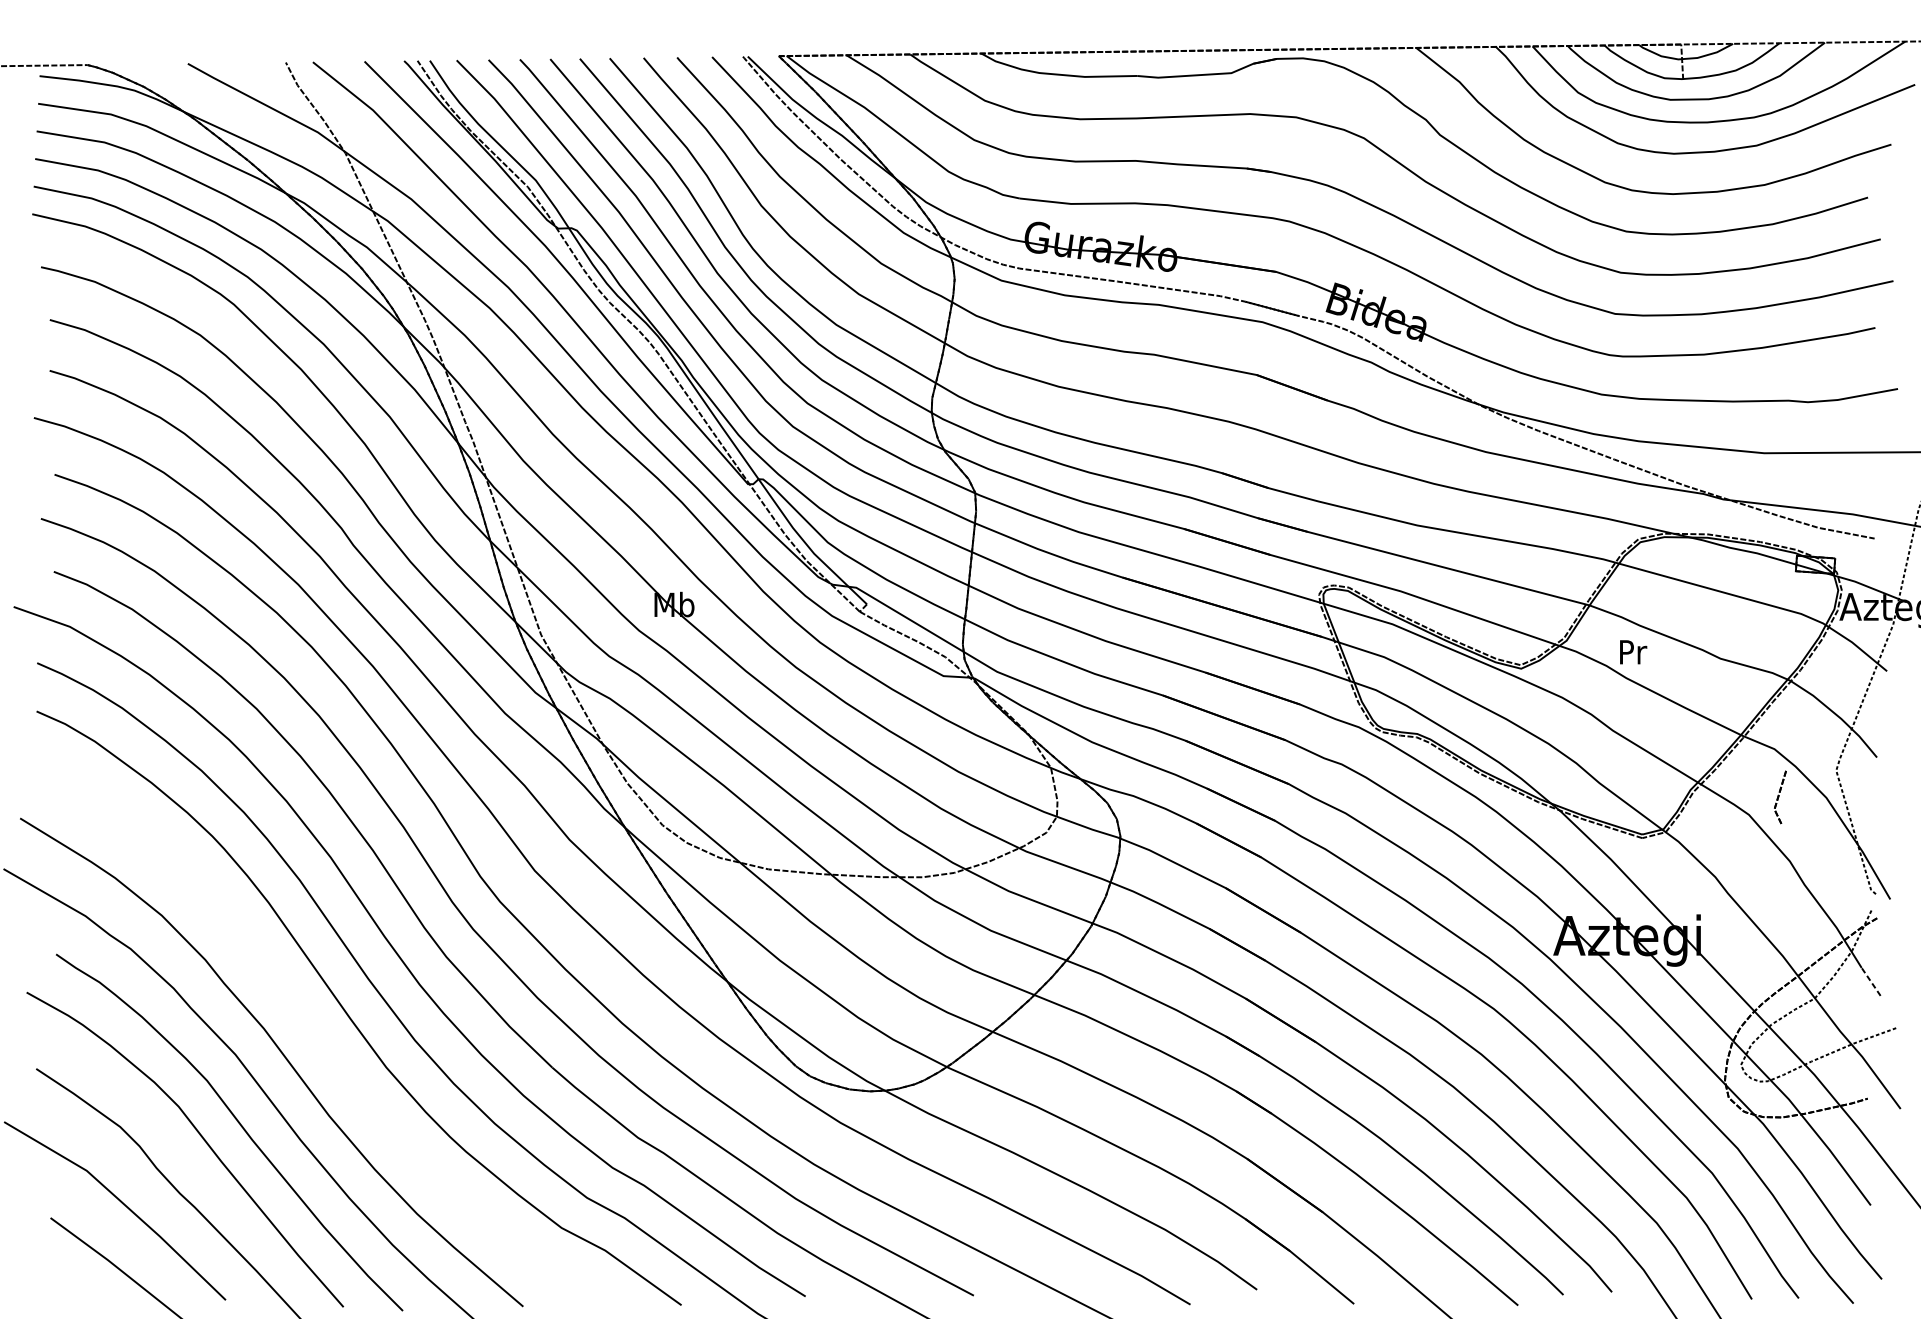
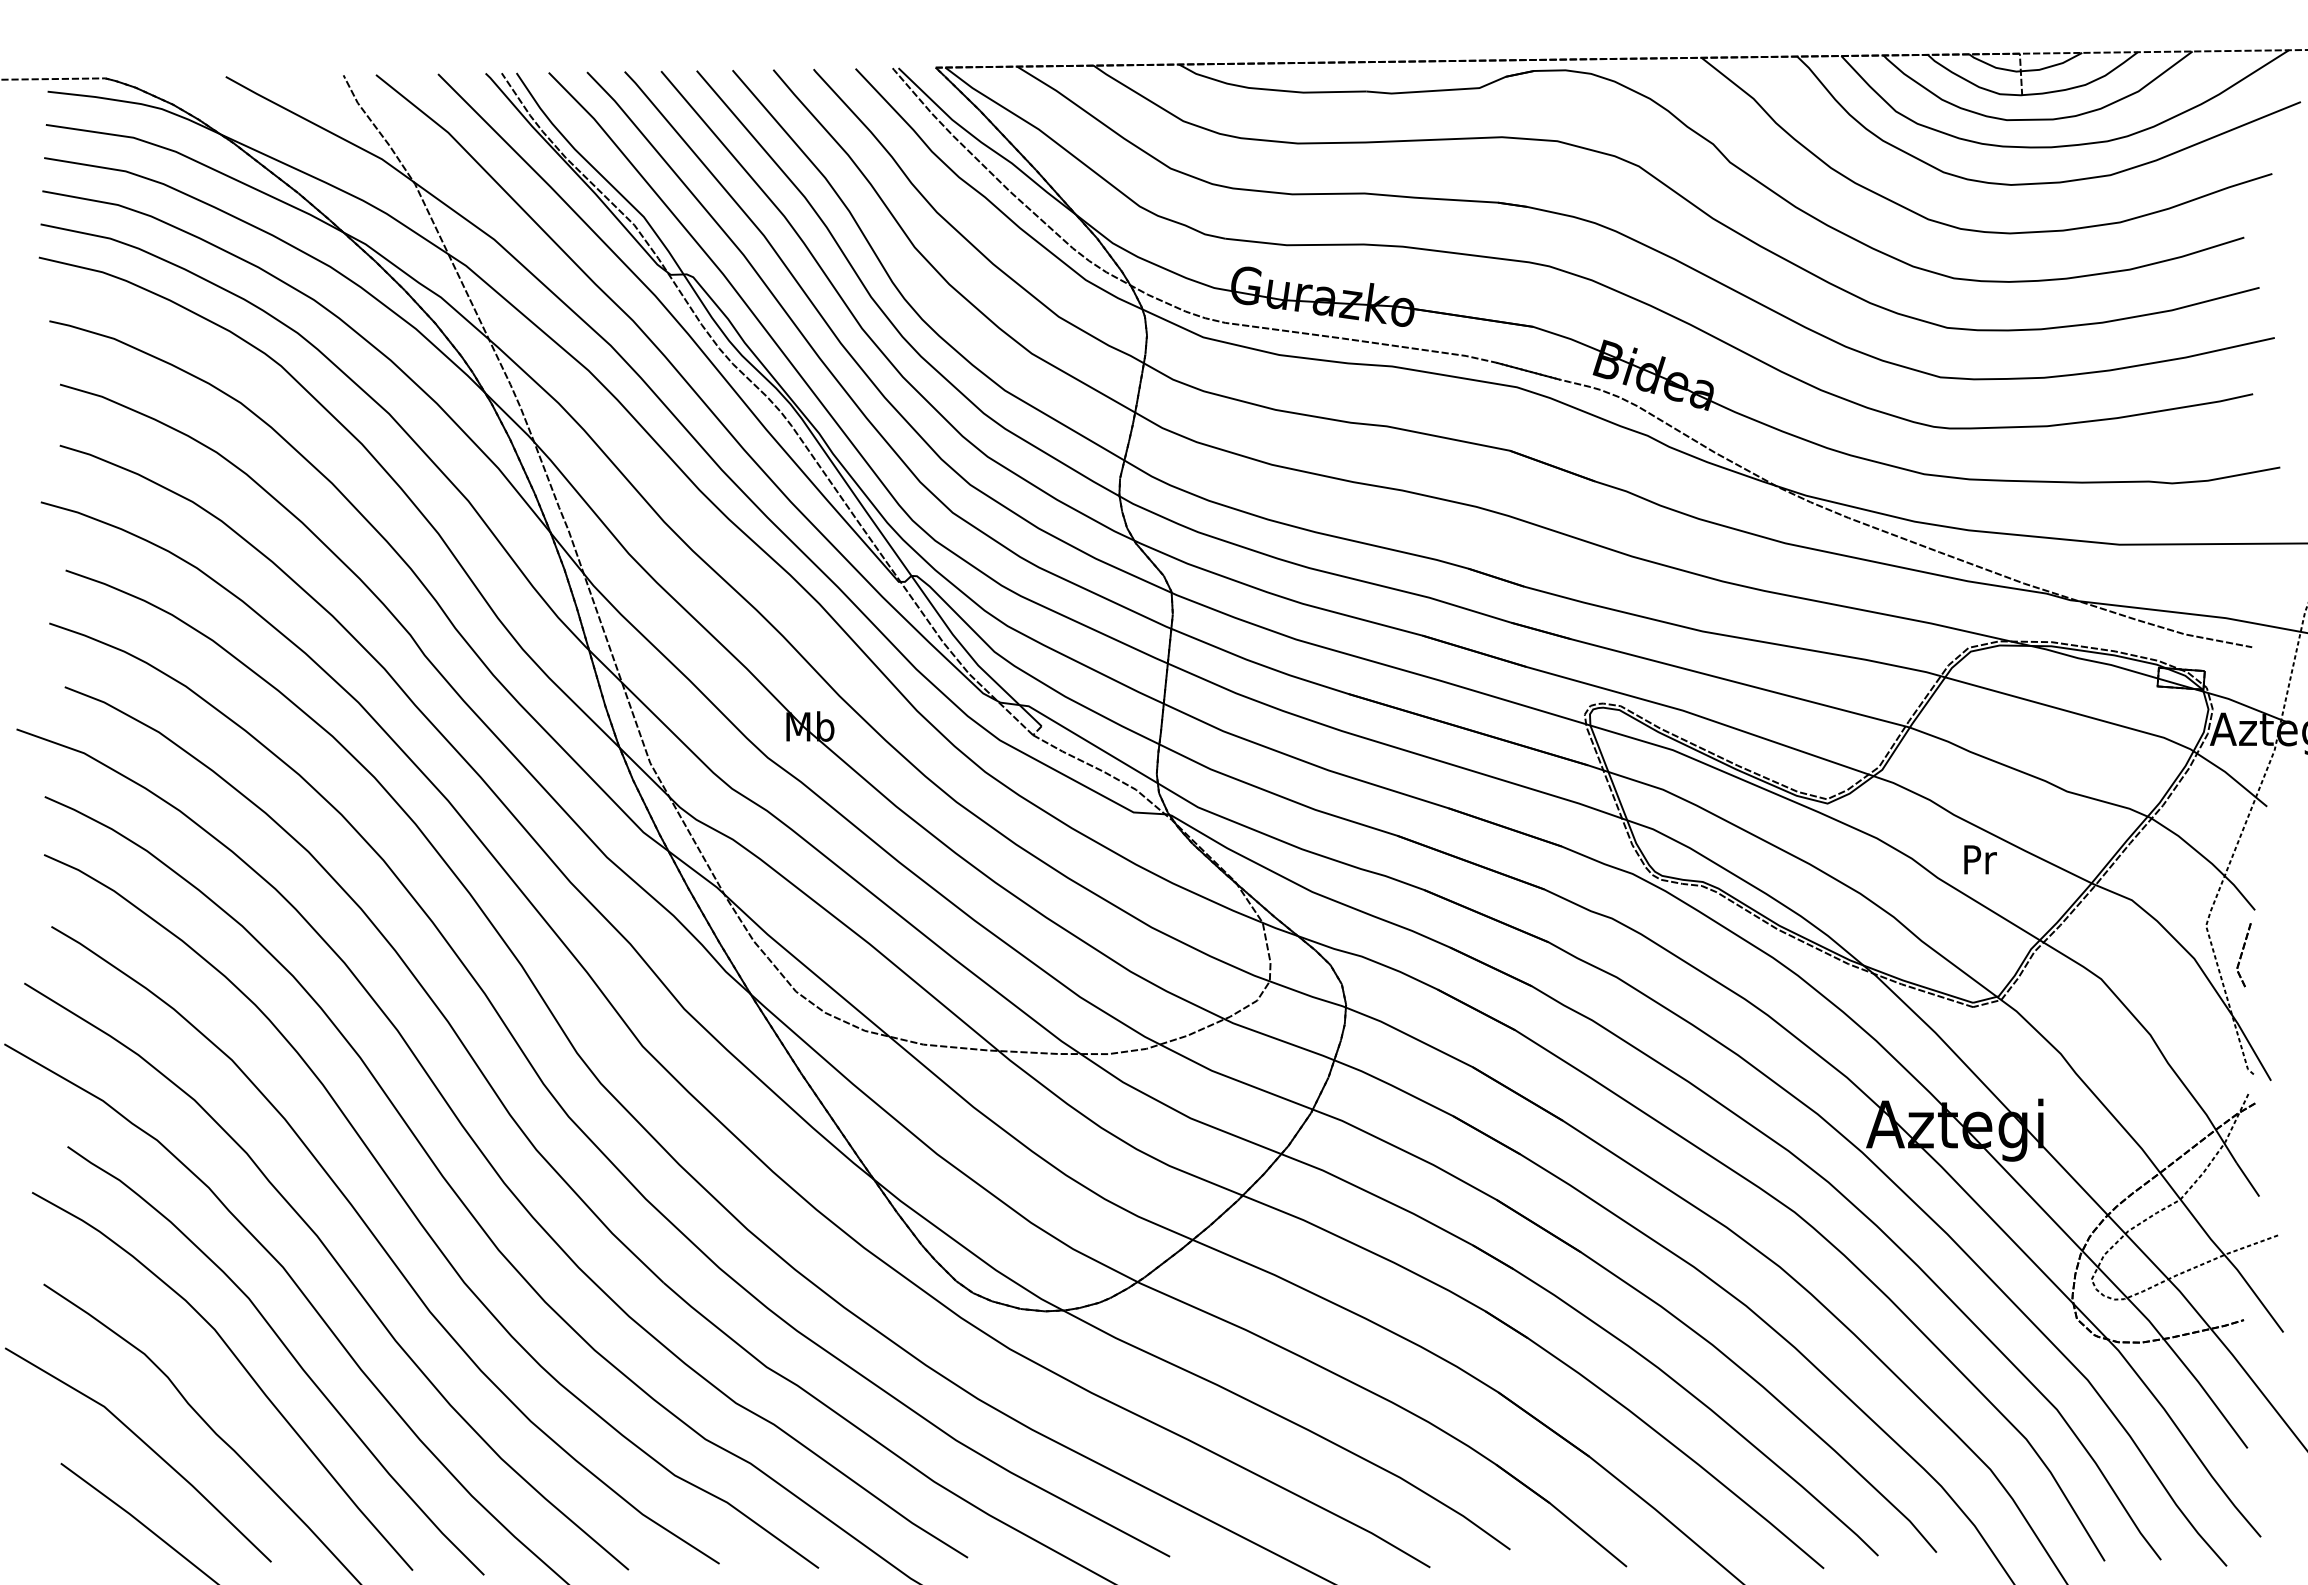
text: (1633, 652) -> (1980, 859), moved
part: (1779, 797) -> (2243, 955), moved
line: (1870, 981) -> (2247, 1179), dashed -> solid
curve: (319, 1037) -> (383, 1246), added

